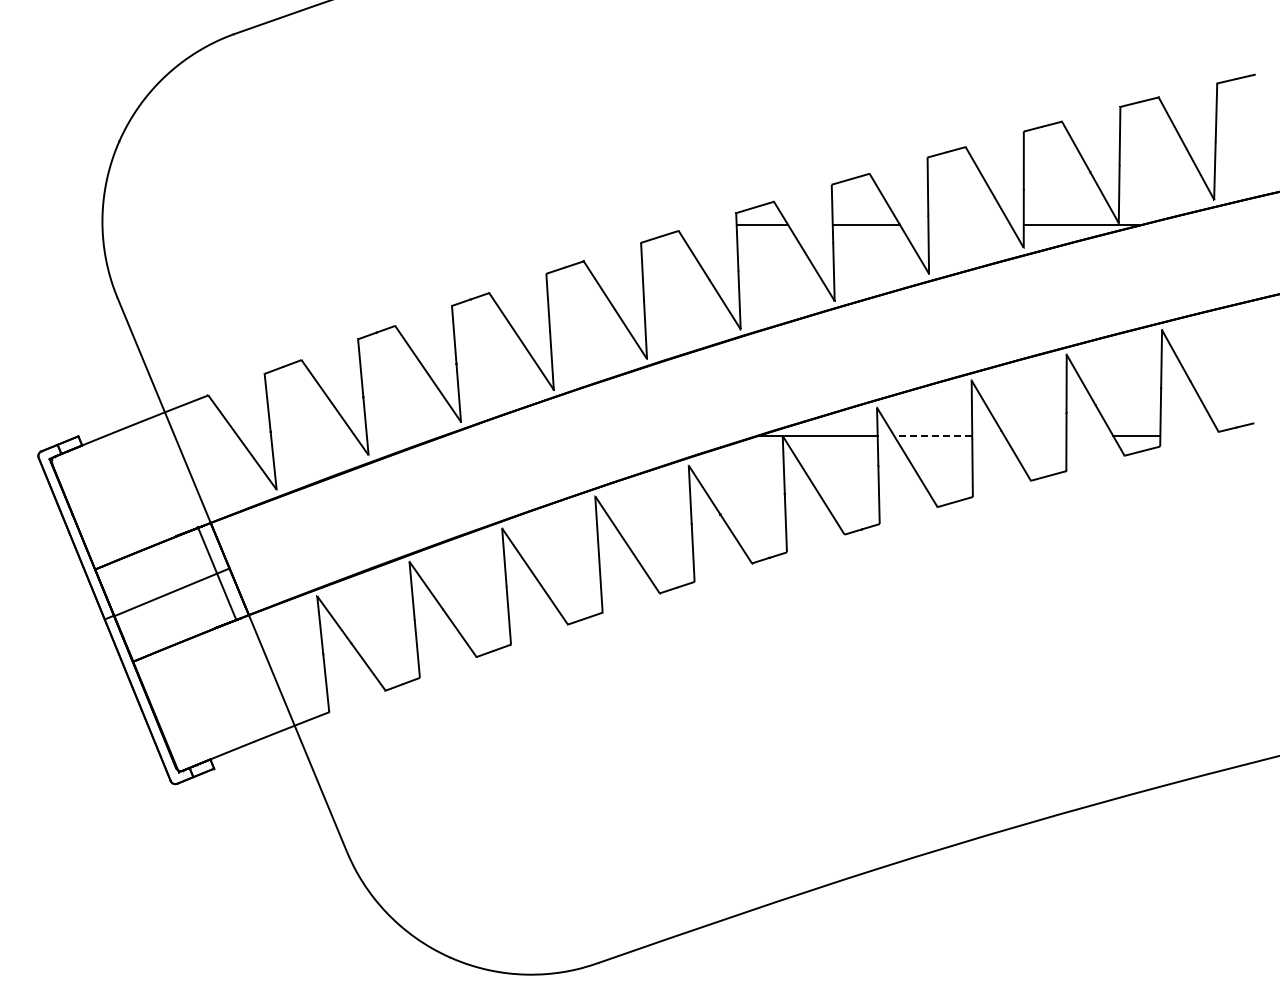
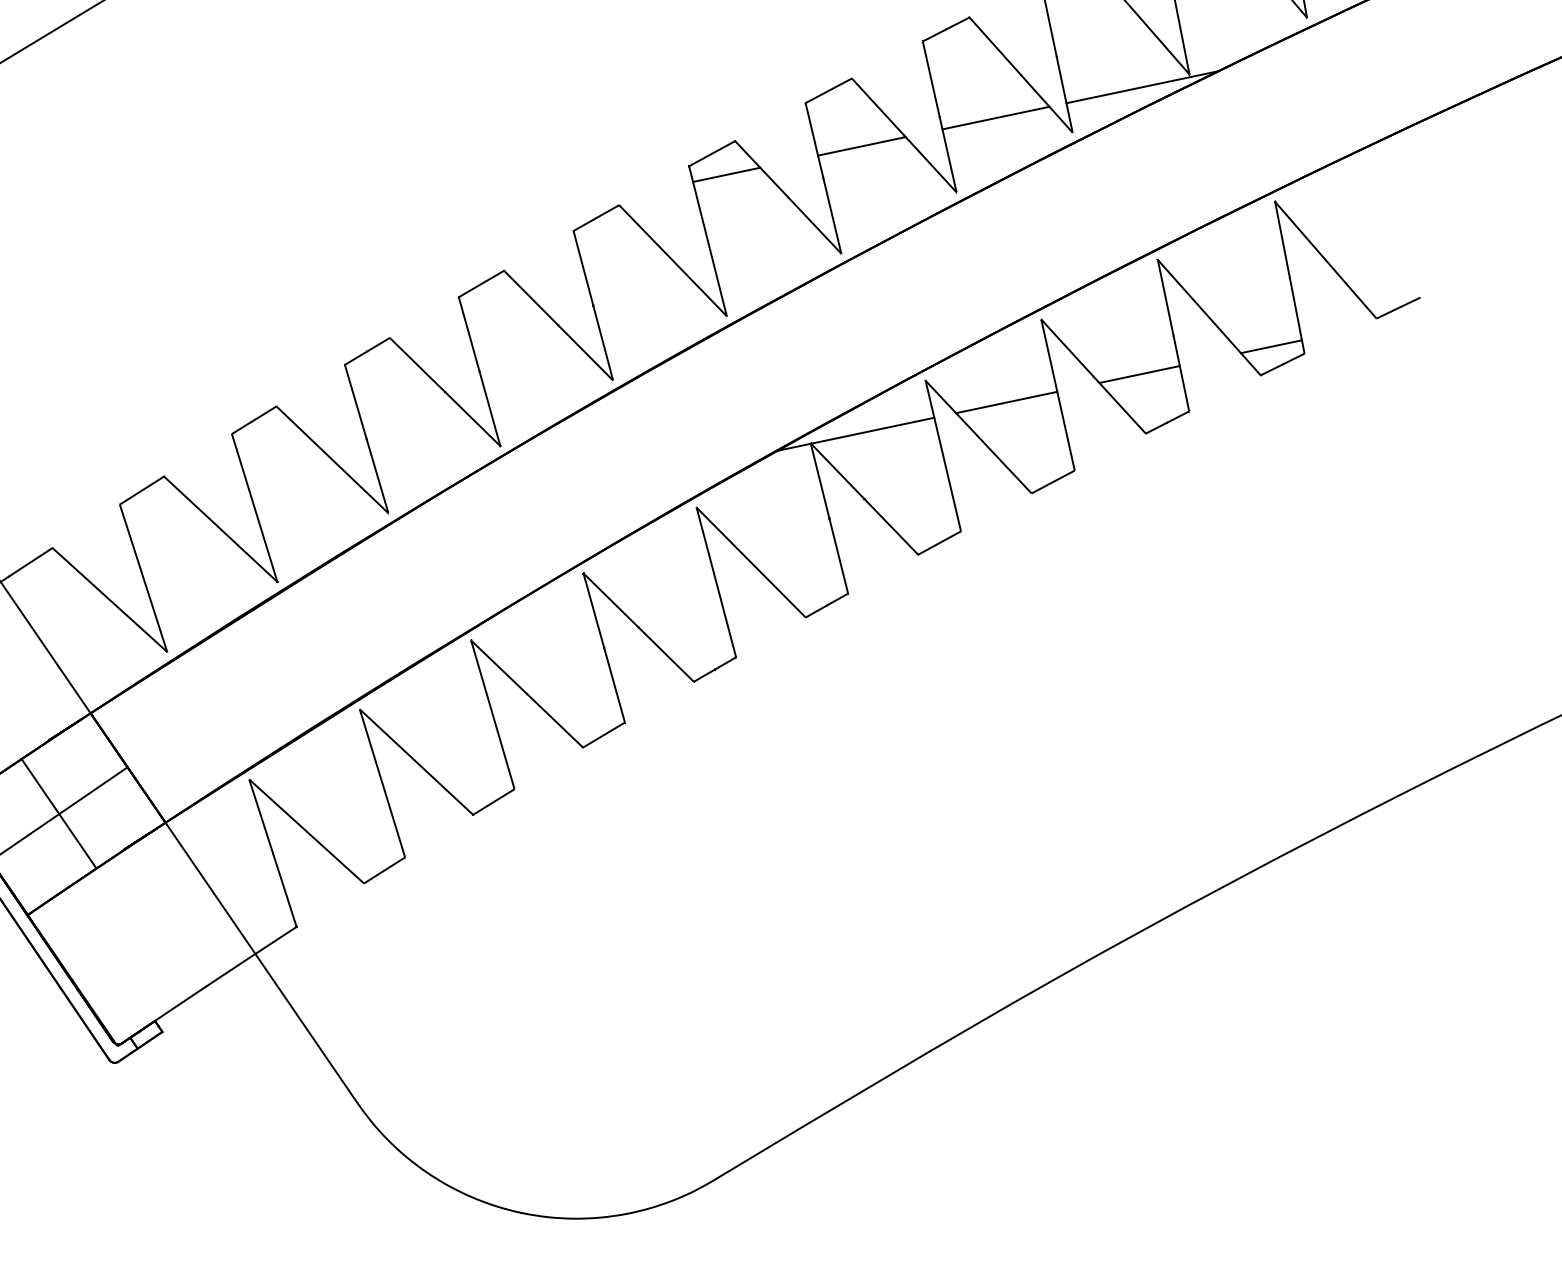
line: (969, 225) -> (995, 118), added
line: (933, 436) -> (1006, 402), dashed -> solid
line: (1035, 436) -> (1139, 374), added
line: (216, 573) -> (58, 814), moved

